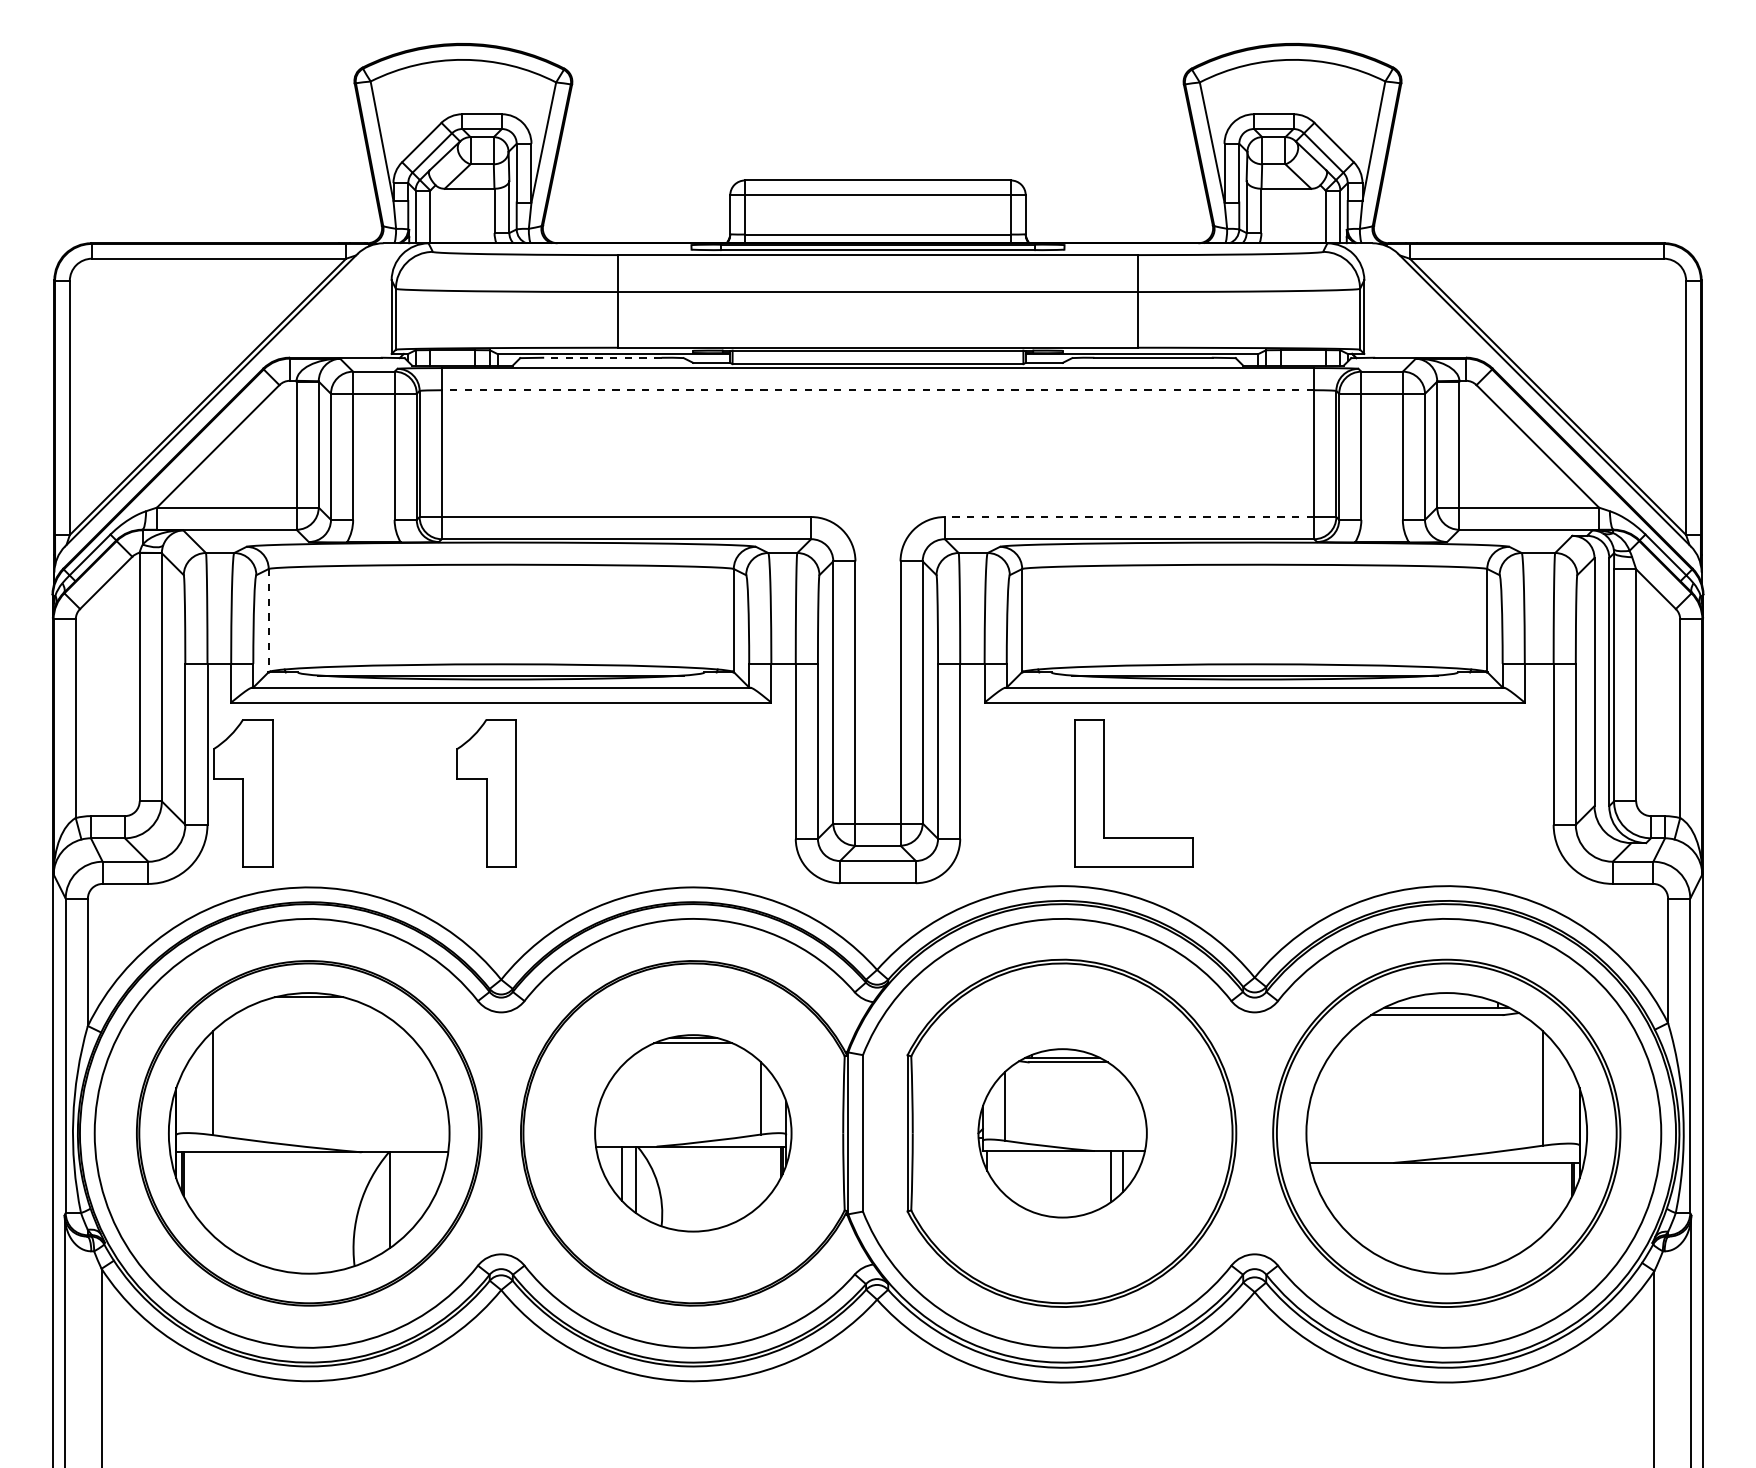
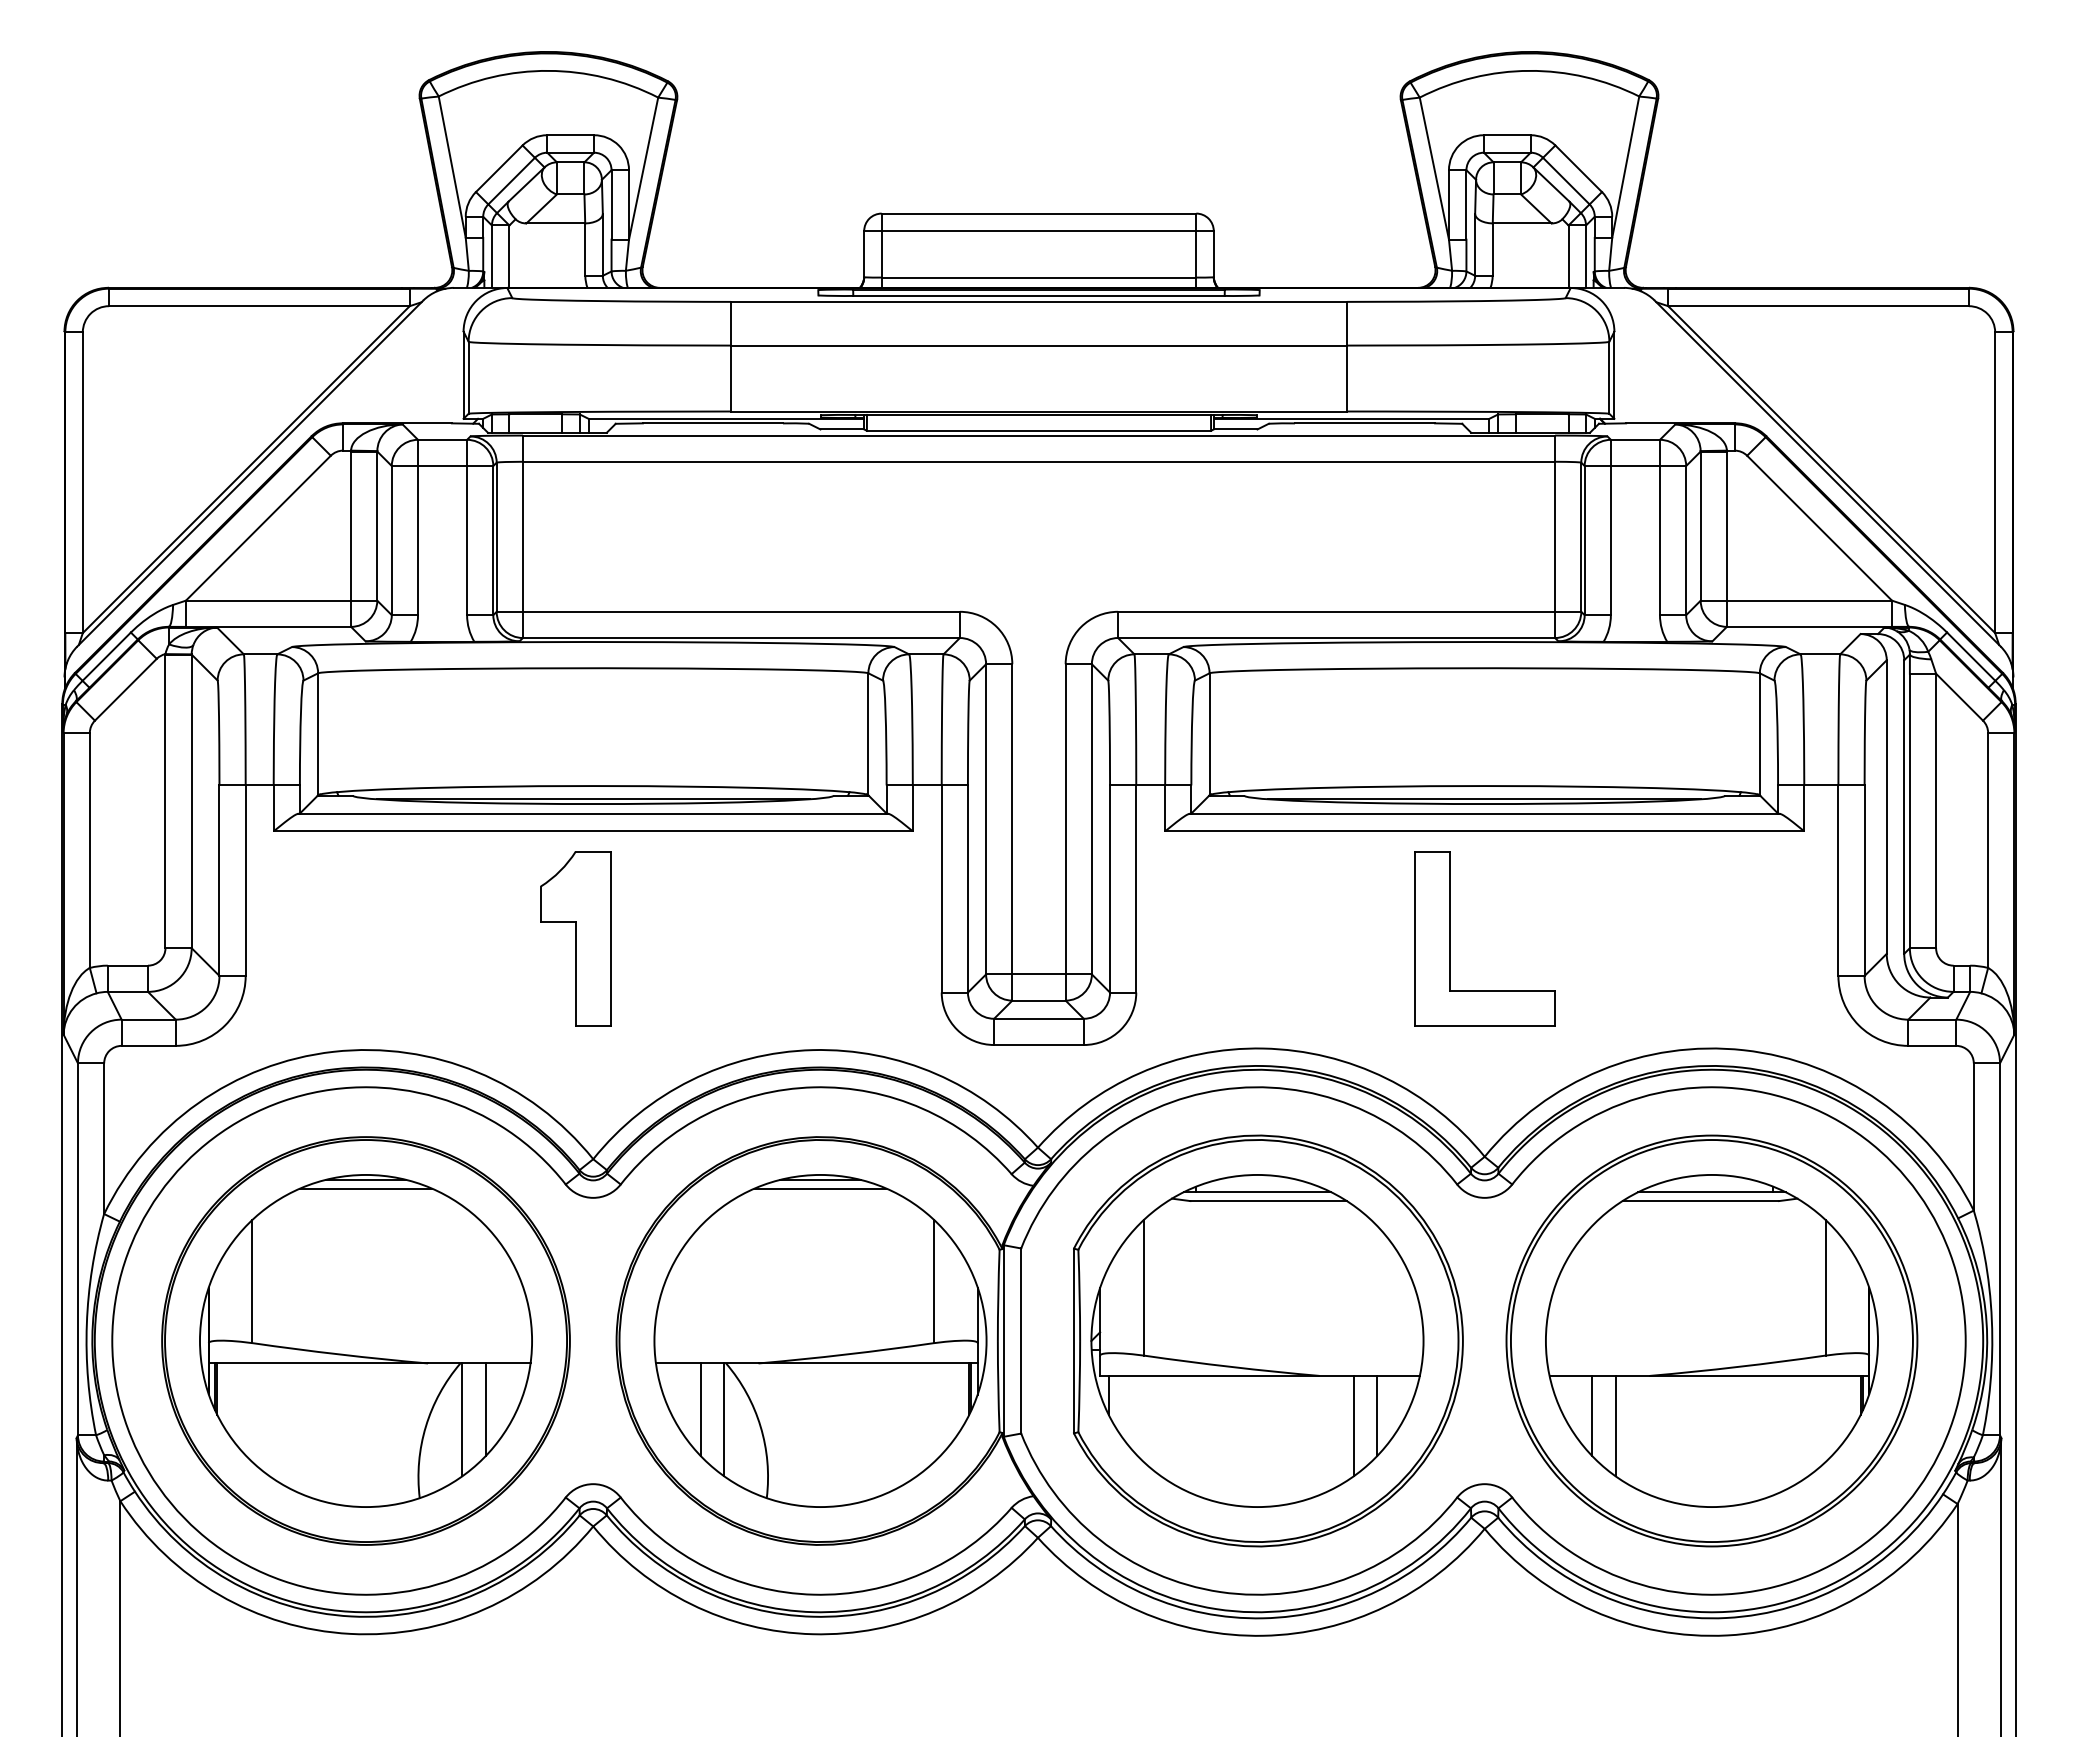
line: (602, 357) -> (712, 423), dashed -> solid
line: (877, 390) -> (1038, 461), dashed -> solid
line: (1129, 516) -> (1336, 611), dashed -> solid
line: (269, 620) -> (318, 734), dashed -> solid
part: (242, 793) -> (287, 938), removed
part: (1104, 793) -> (1450, 938), moved
line: (308, 1004) -> (365, 1188), added
part: (693, 1132) -> (820, 1340), size x1.43
part: (1062, 1132) -> (1257, 1340), size x1.67
line: (410, 1191) -> (485, 1409), added
line: (1345, 1196) -> (1592, 1415), added
line: (1365, 1204) -> (1615, 1425), added

